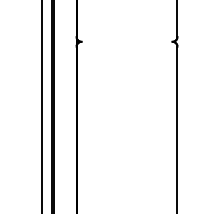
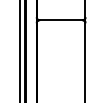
line: (125, 42) -> (60, 20), added

